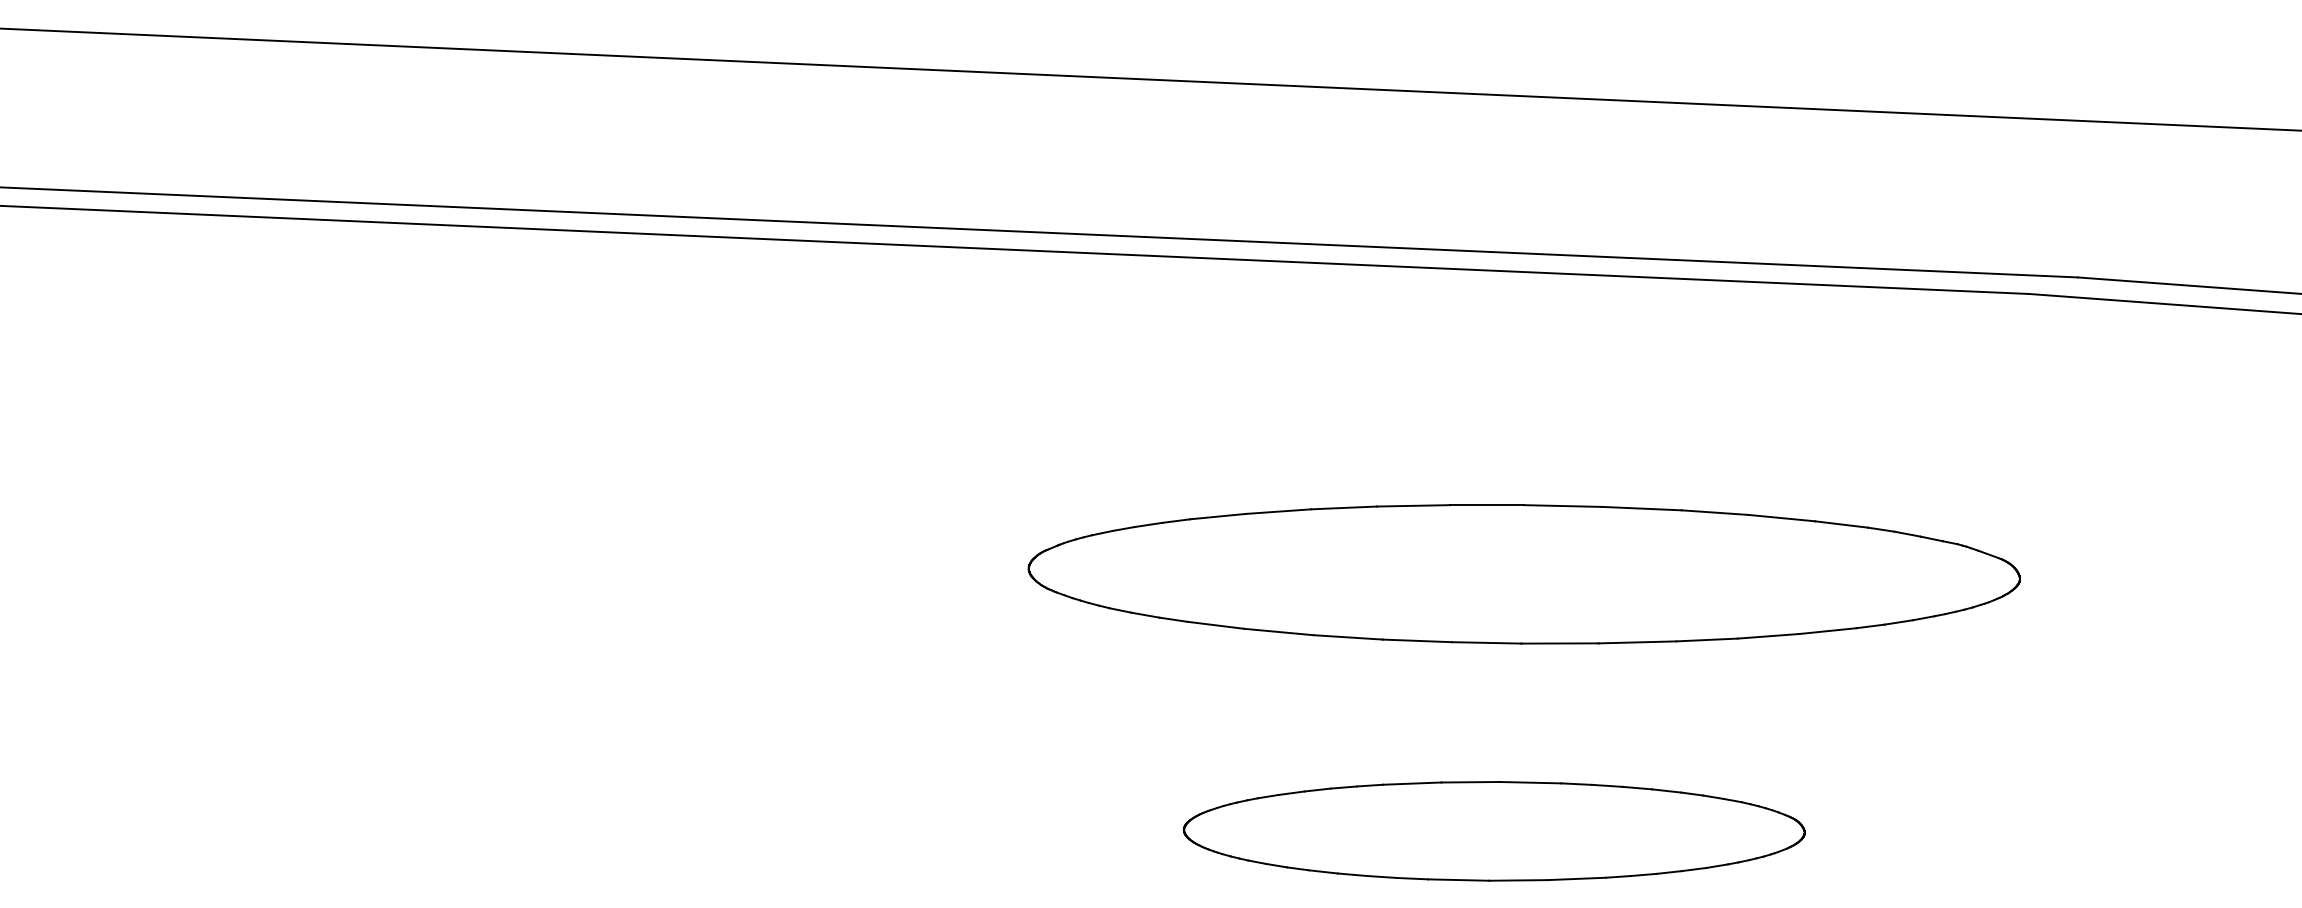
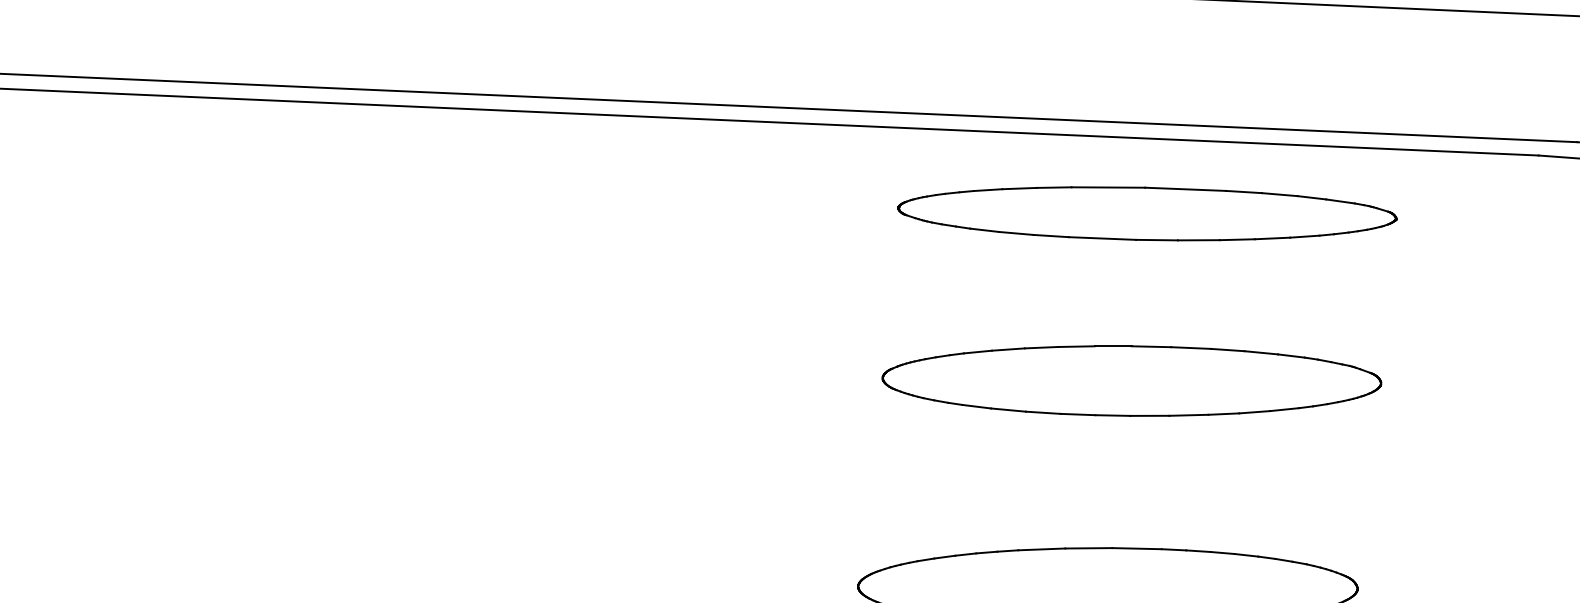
part: (1543, 366) -> (1147, 213), added
part: (1523, 574) -> (1131, 381), size x0.62

